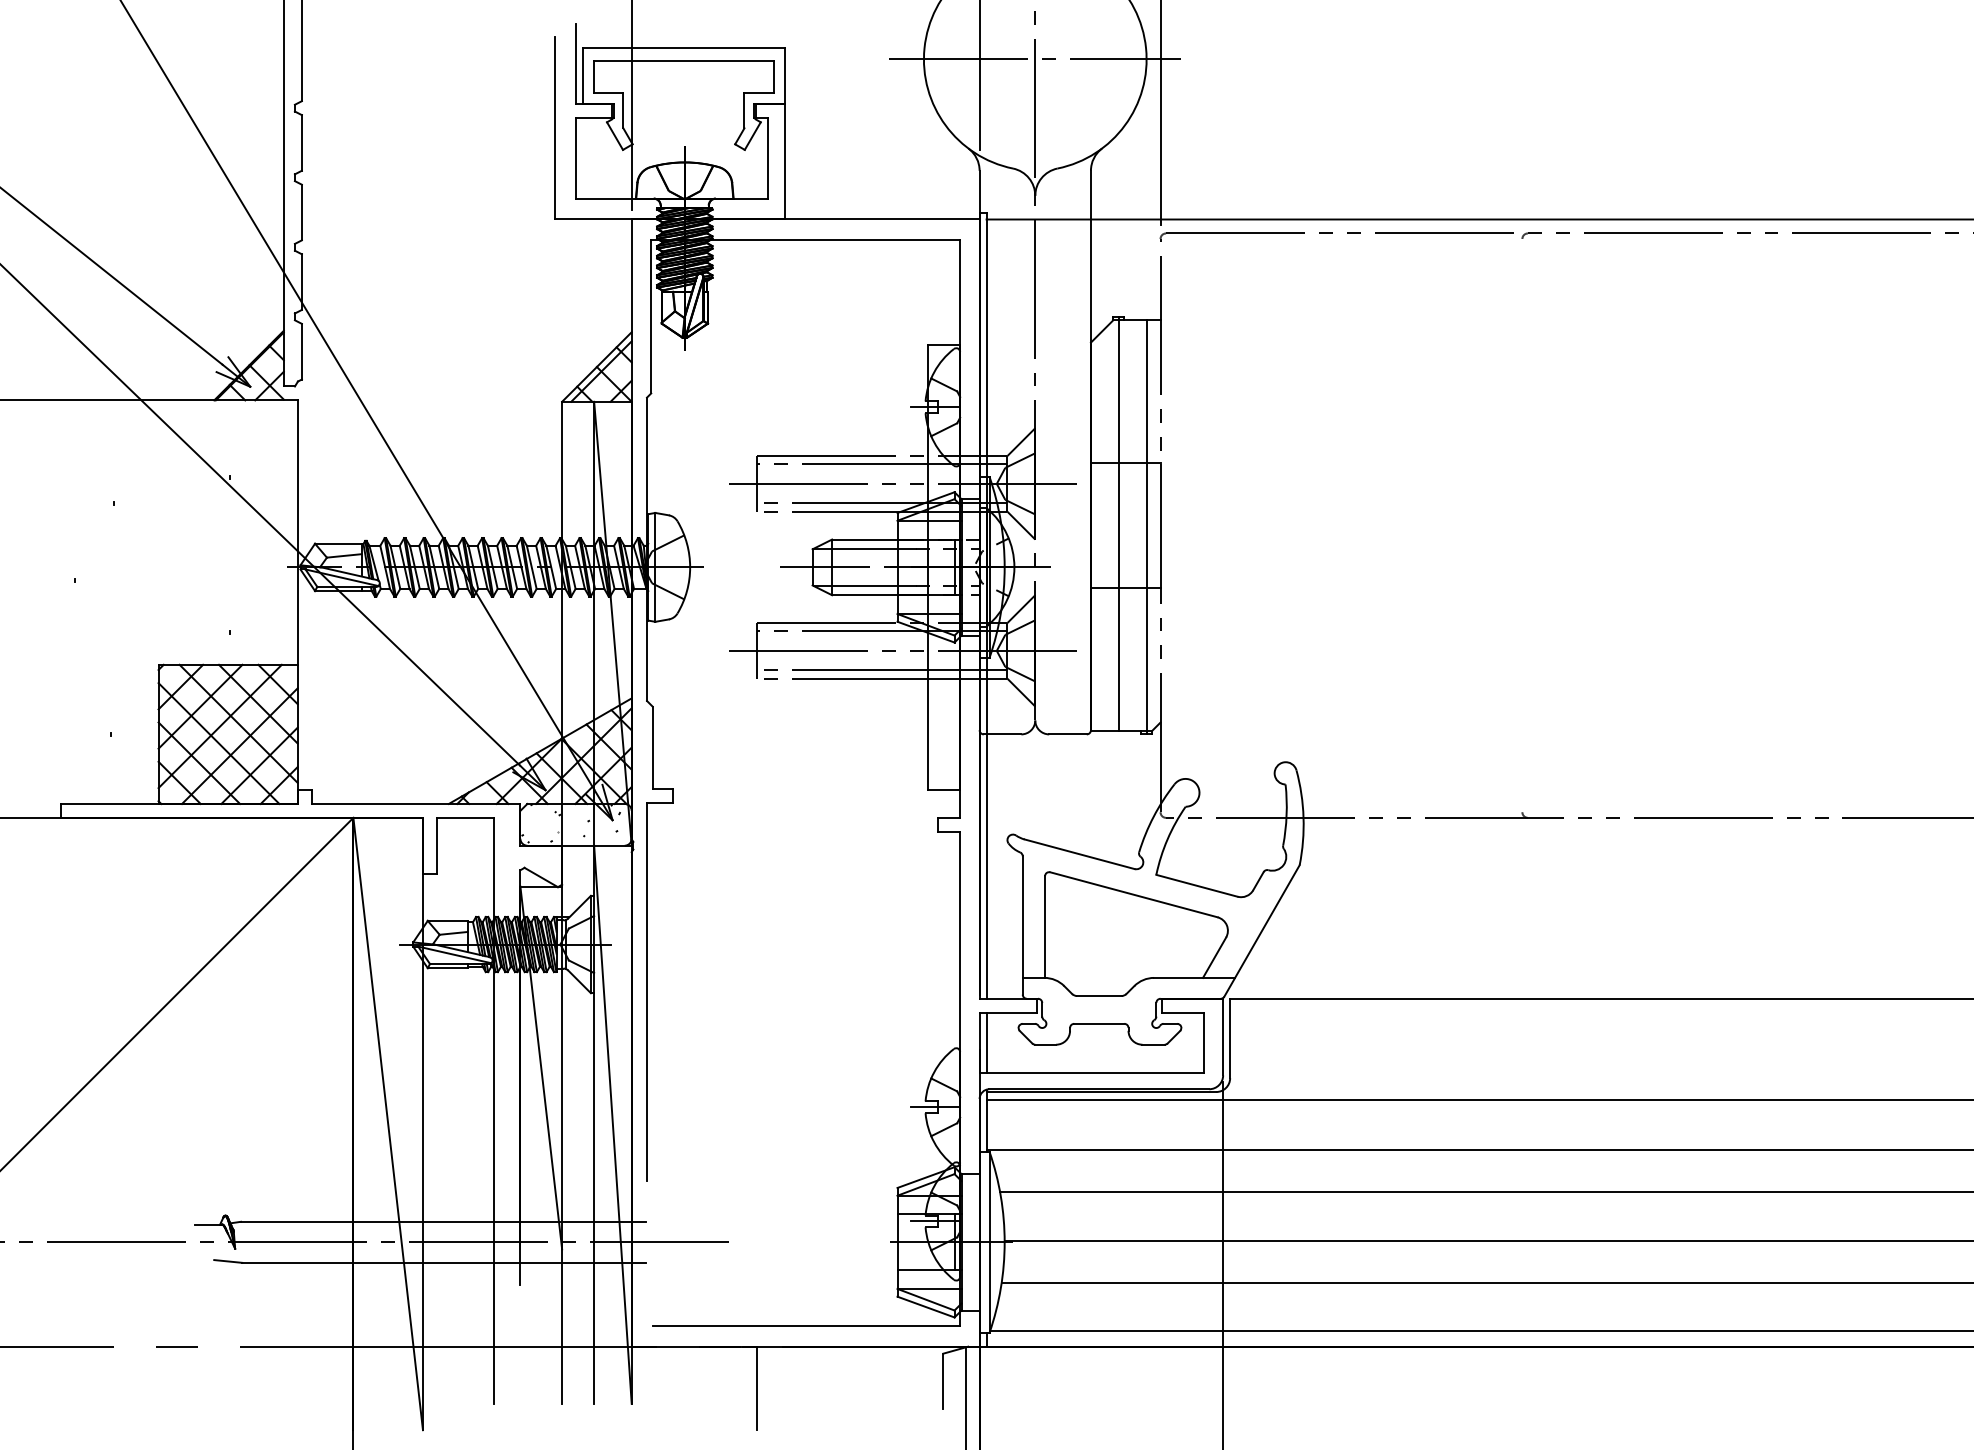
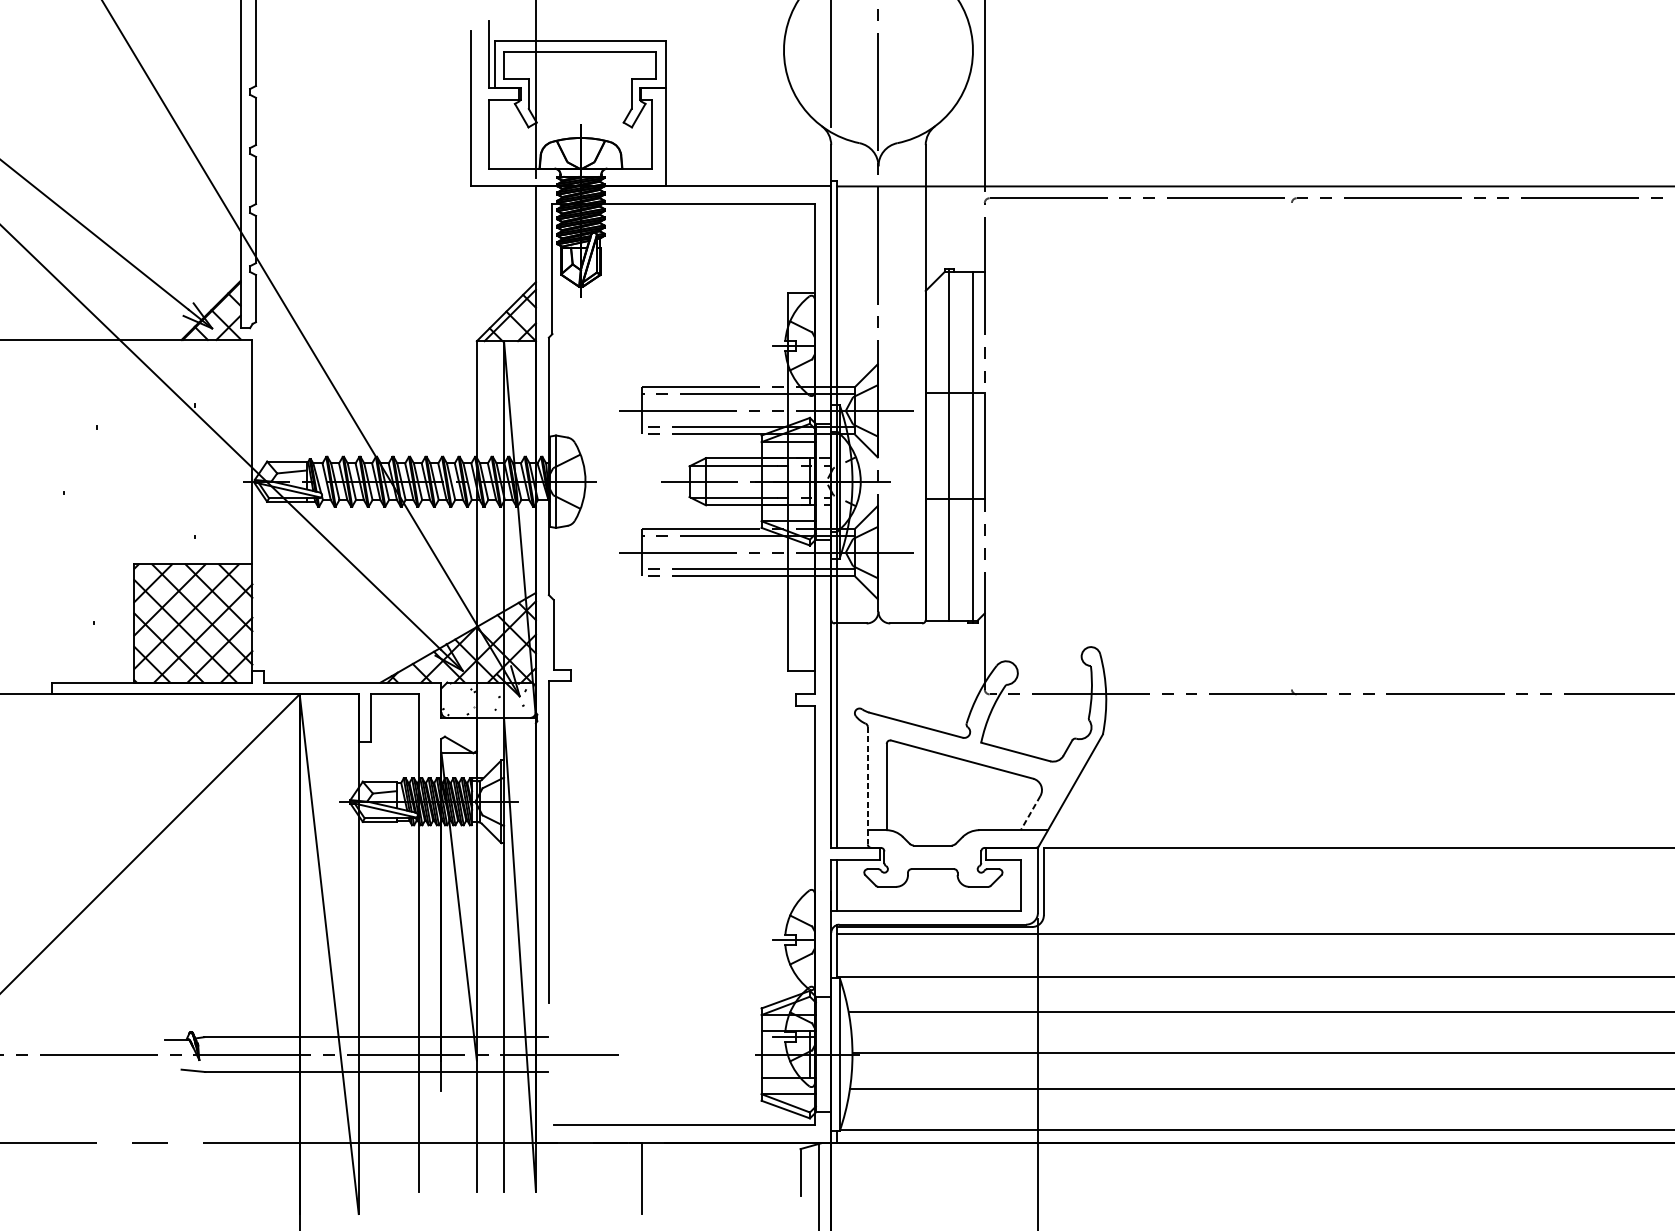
line: (1035, 59) -> (878, 50), removed
line: (1022, 925) -> (867, 785), solid -> dashed
line: (1214, 958) -> (1030, 813), solid -> dashed

